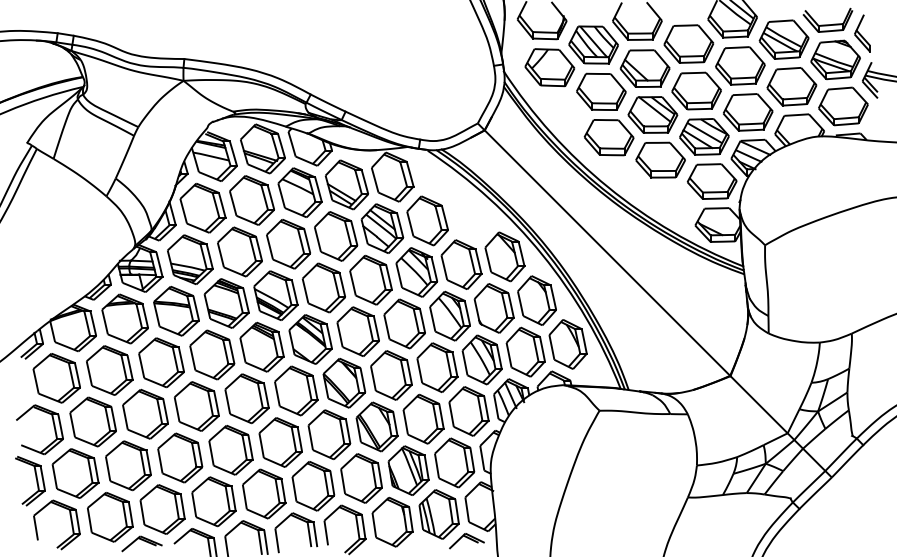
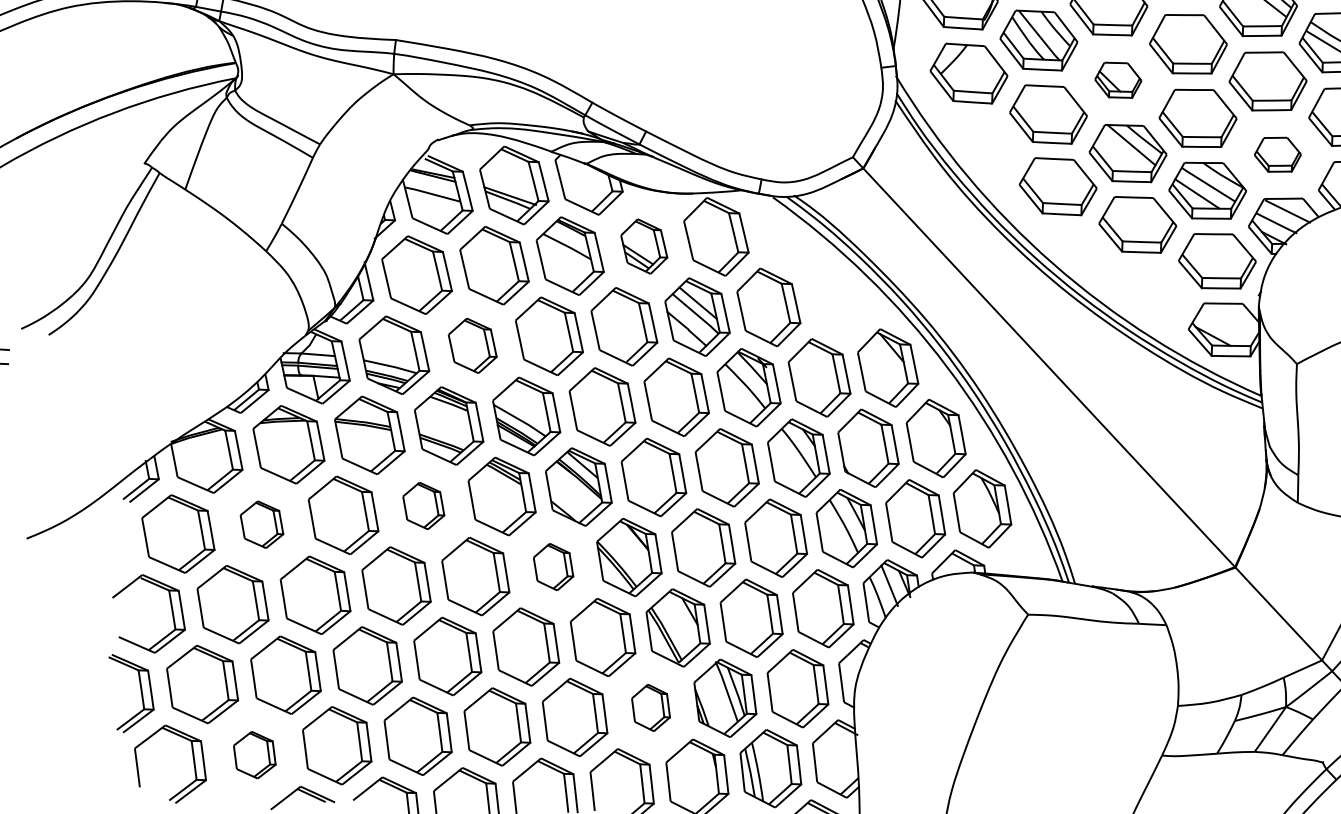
part: (644, 68) -> (1117, 80), size x0.6
part: (748, 112) -> (1278, 154), size x0.6
part: (346, 184) -> (643, 245), size x0.7
part: (239, 251) -> (471, 345), size x0.7
part: (212, 354) -> (423, 505), size x0.6
part: (109, 370) -> (261, 524), size x0.6
part: (296, 390) -> (553, 566), size x0.6
part: (361, 478) -> (650, 707), size x0.6
part: (110, 517) -> (254, 755), size x0.6

